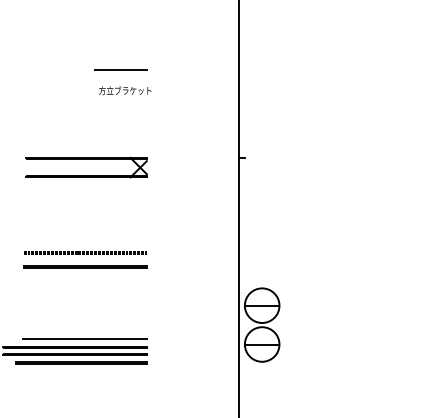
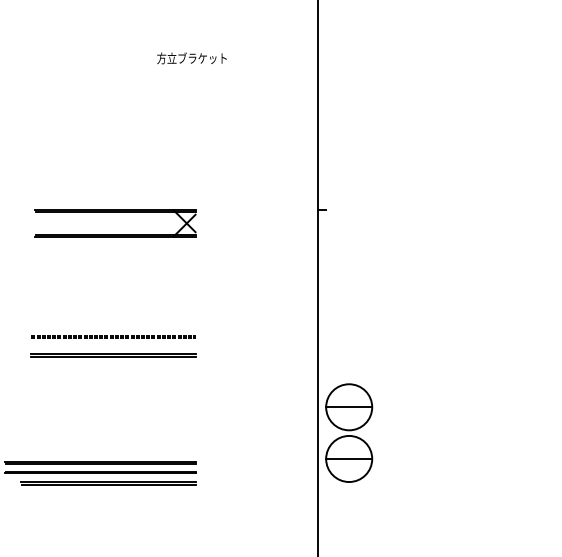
line: (120, 69) -> (160, 92), removed
text: (125, 90) -> (192, 58), moved
line: (84, 339) -> (112, 452), removed

